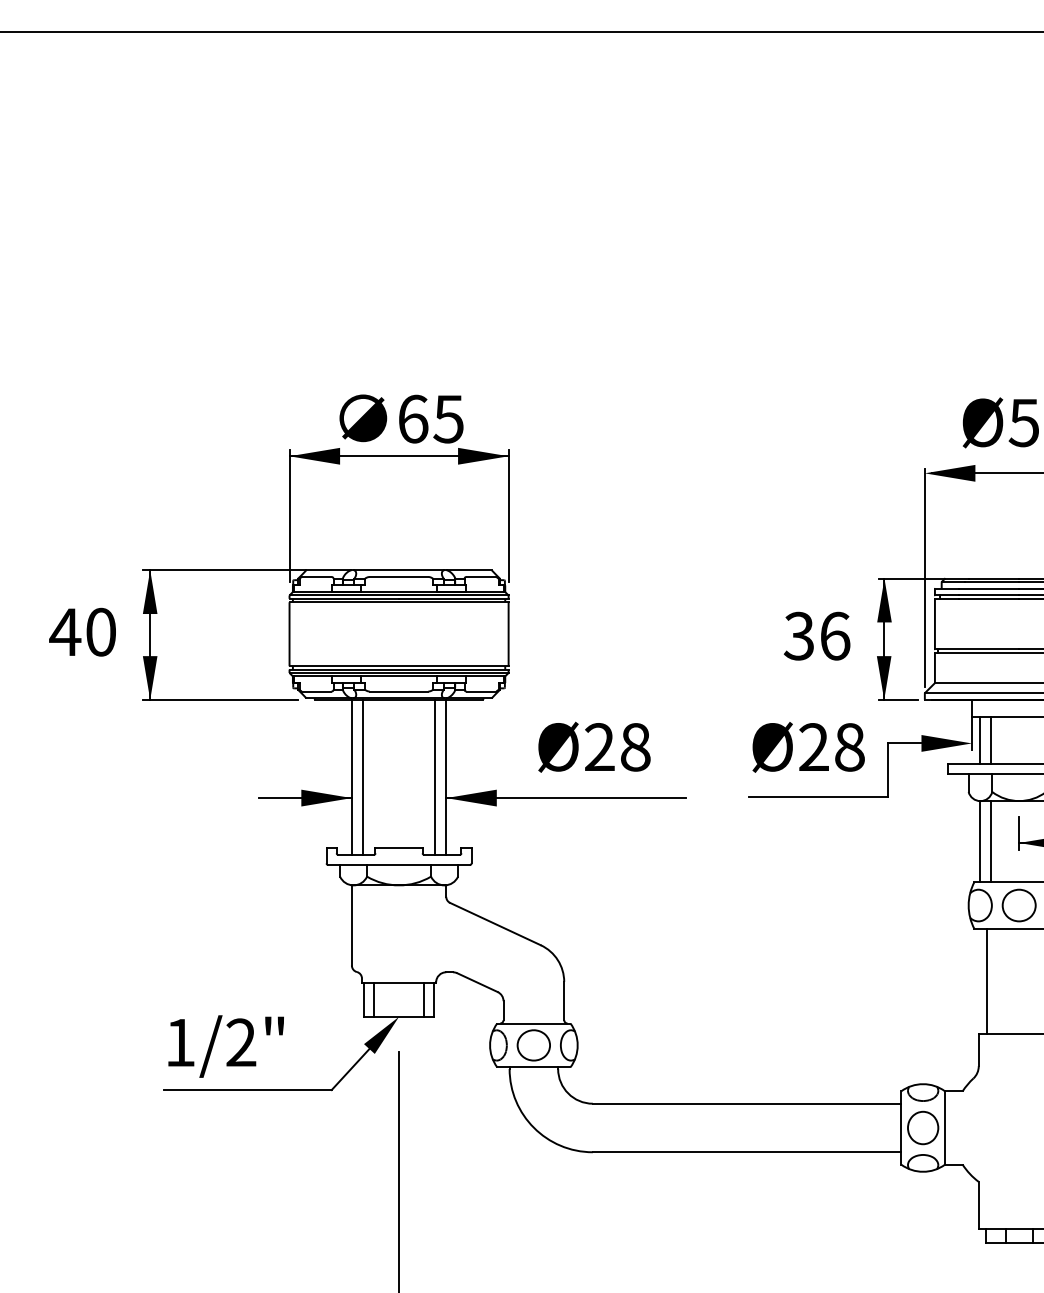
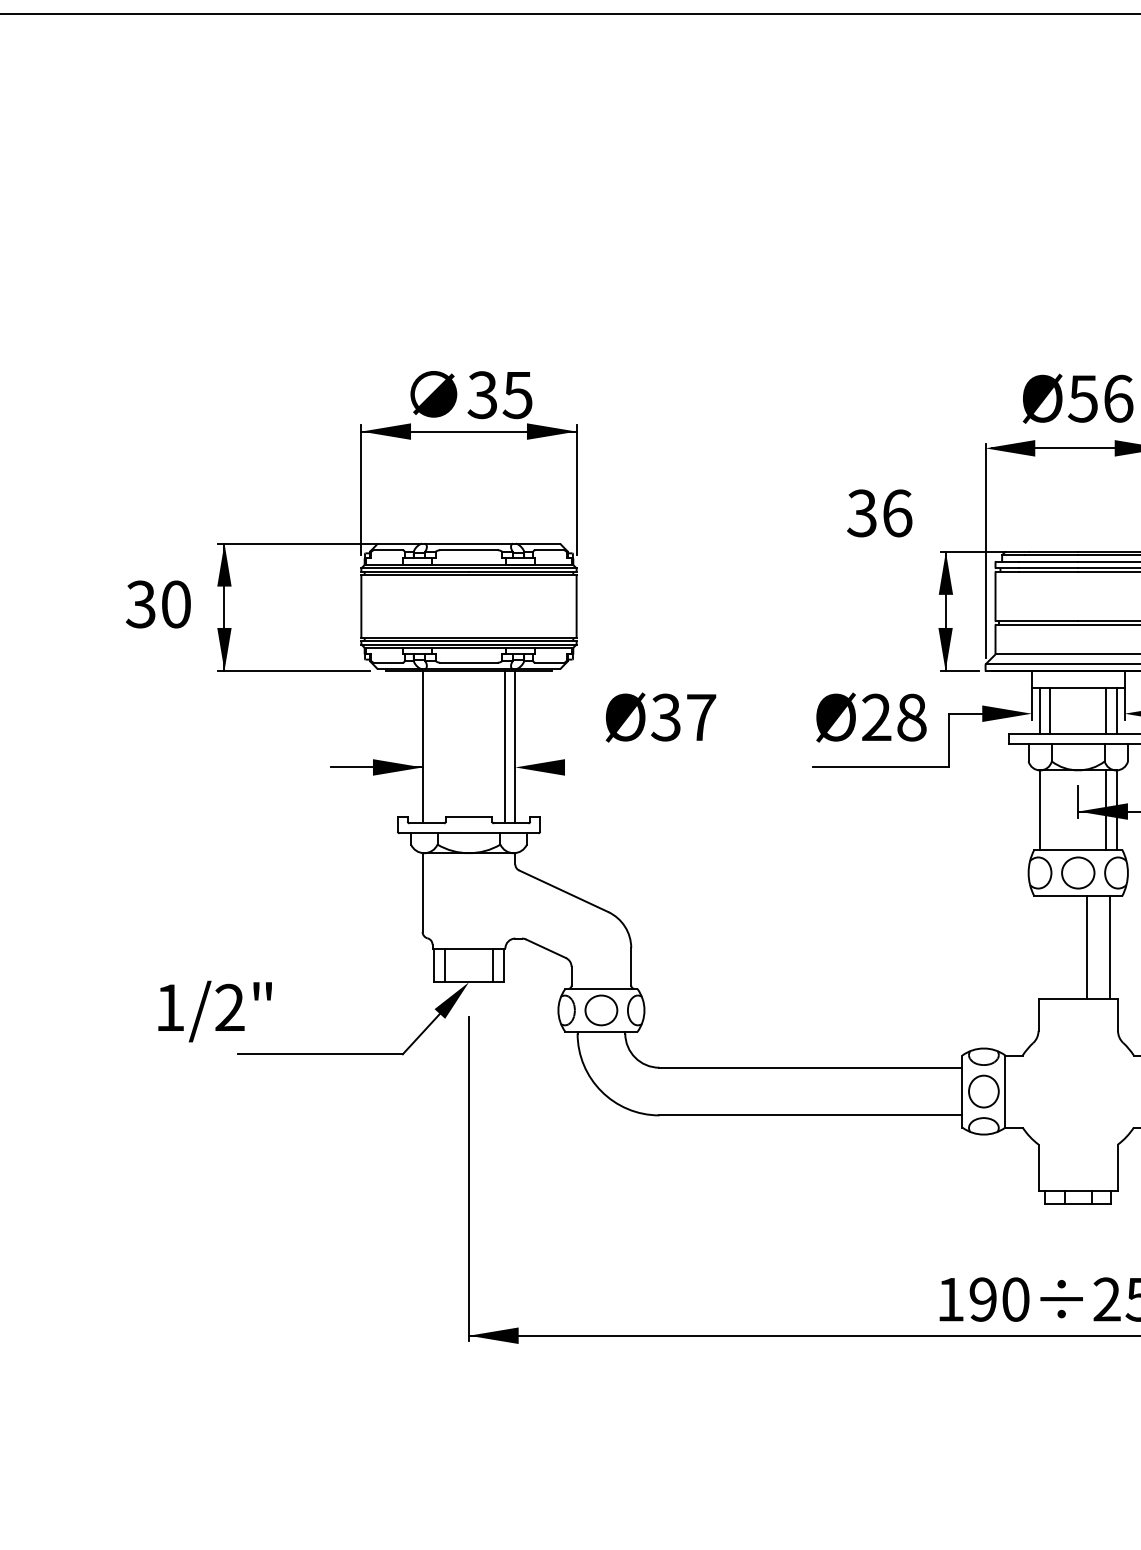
text: (412, 419) -> (482, 395), 65 -> 35
text: (64, 632) -> (140, 604), 40 -> 30
text: (816, 636) -> (879, 513), moved
text: (617, 747) -> (683, 717), Ø28 -> Ø37
line: (362, 777) -> (433, 747), removed
line: (566, 798) -> (633, 767), removed
line: (990, 840) -> (1050, 809), removed
line: (986, 981) -> (1086, 947), moved
text: (225, 1046) -> (214, 1011), moved

